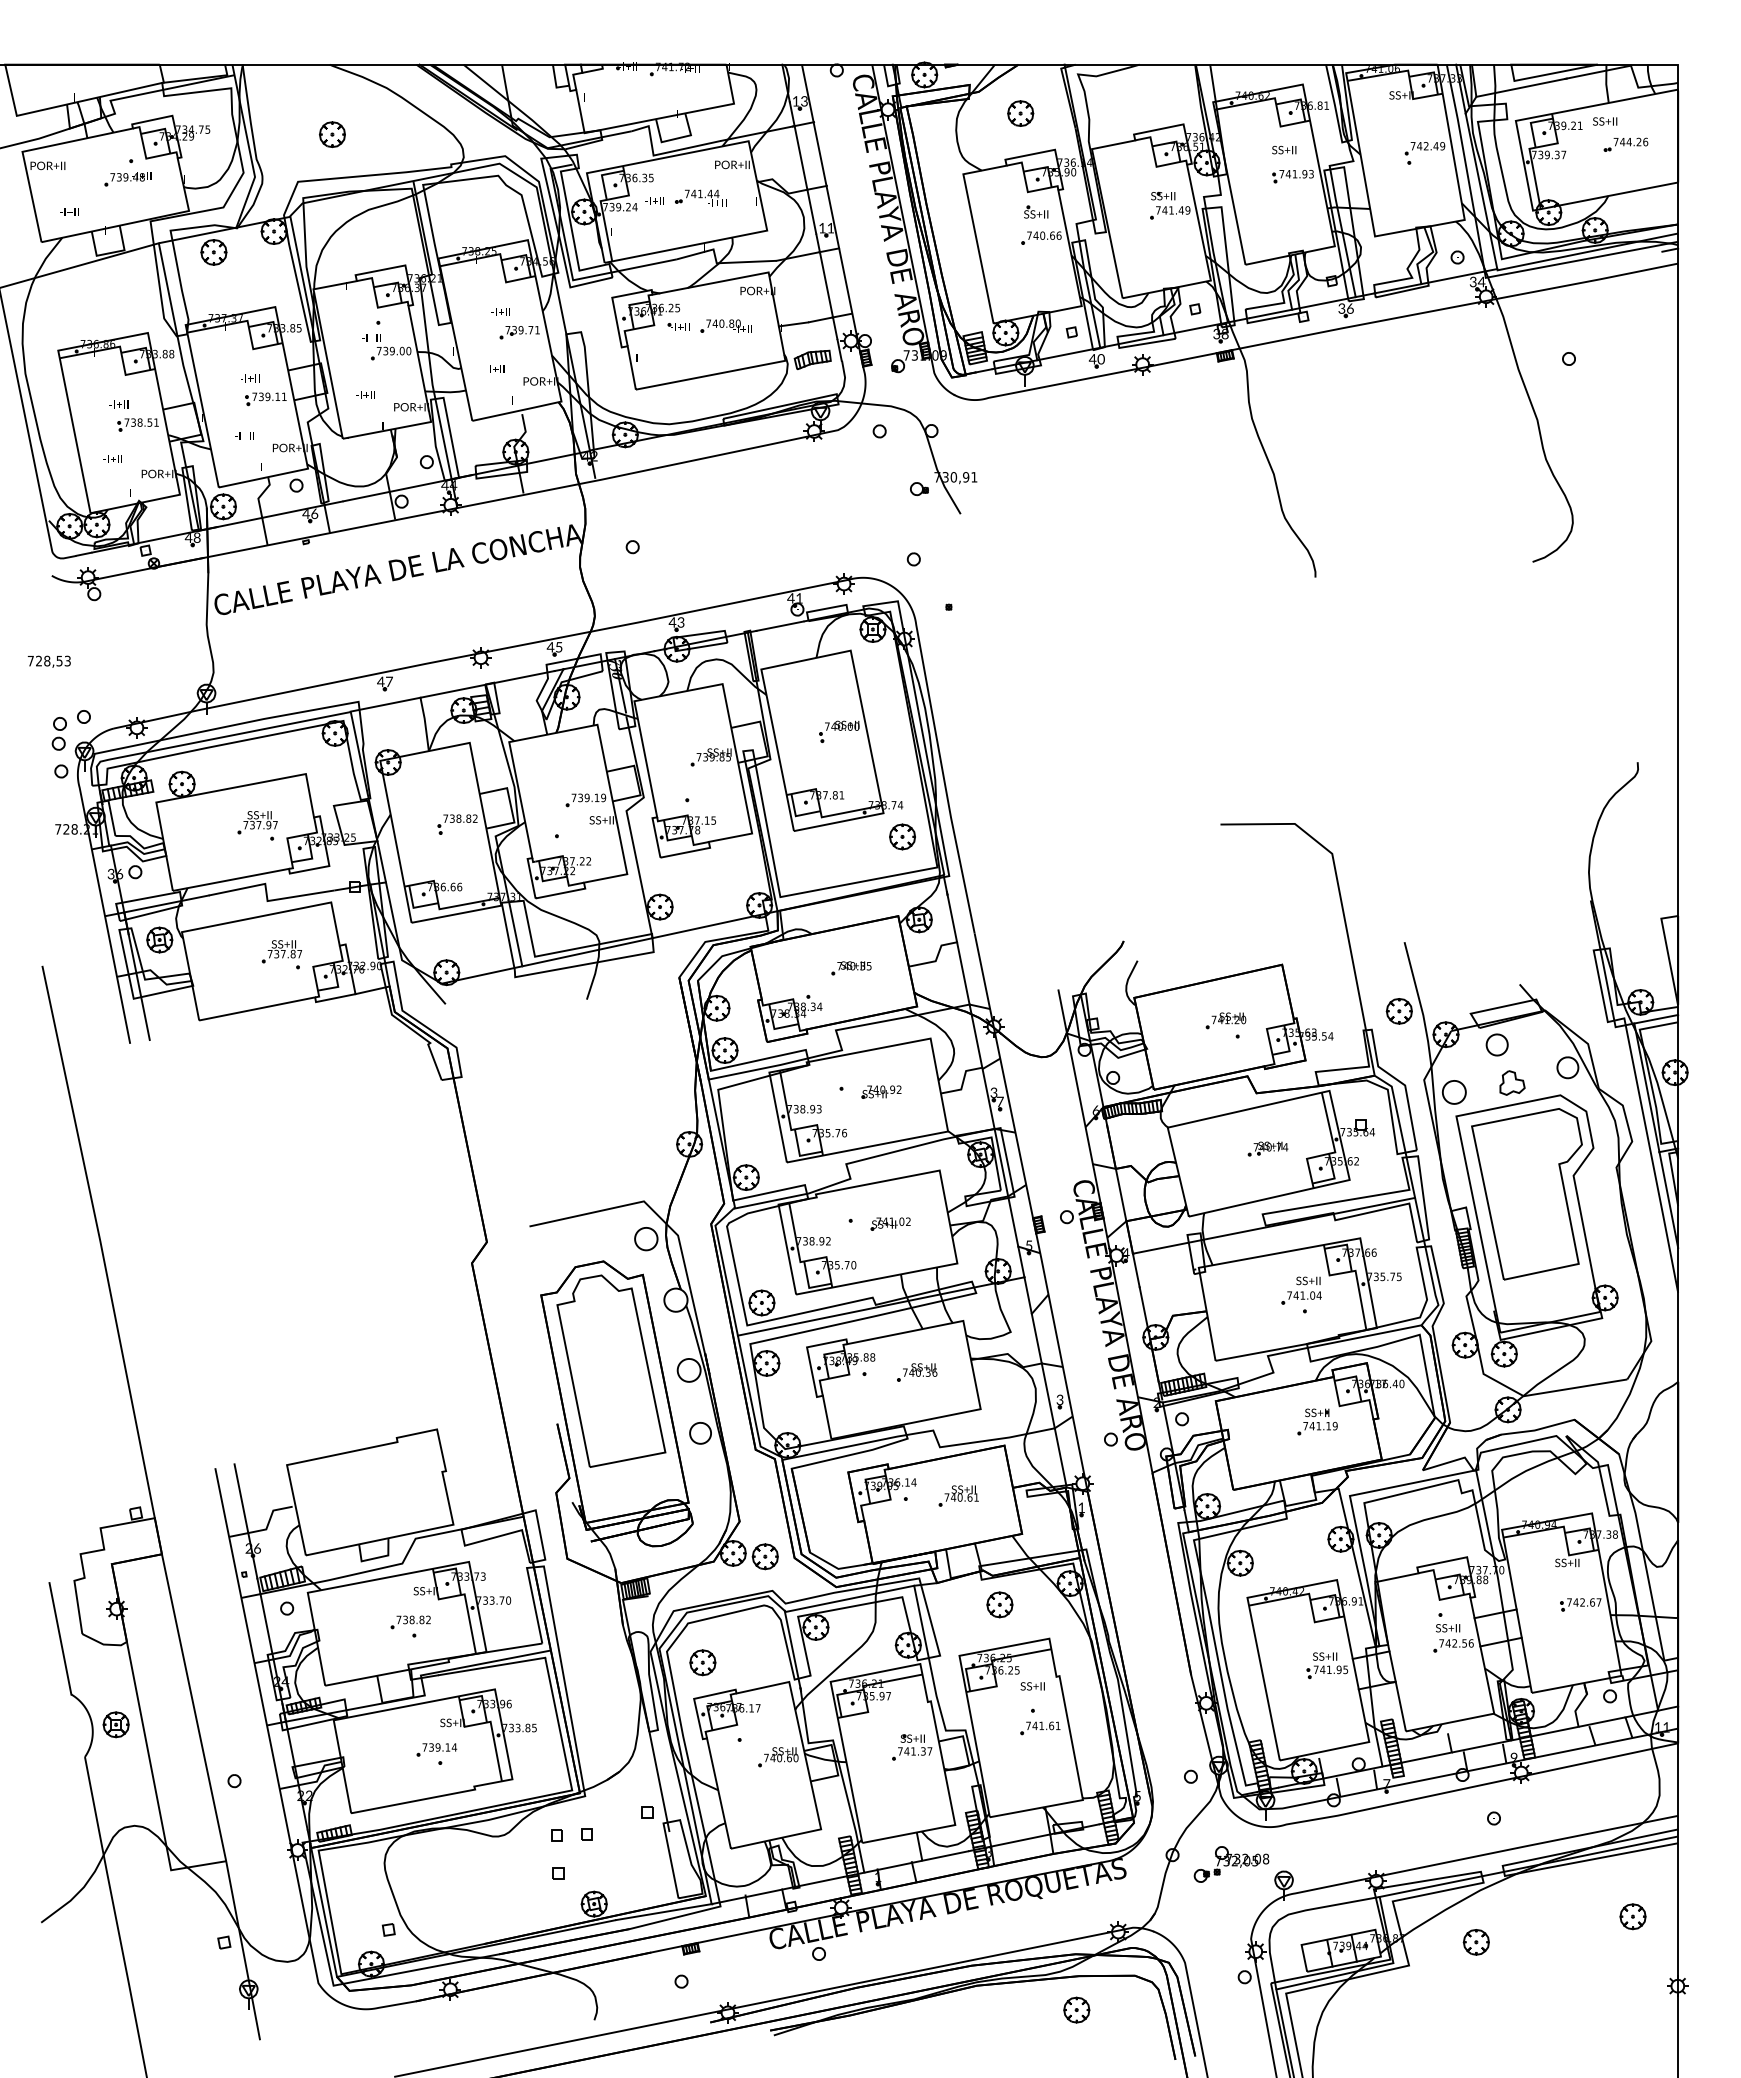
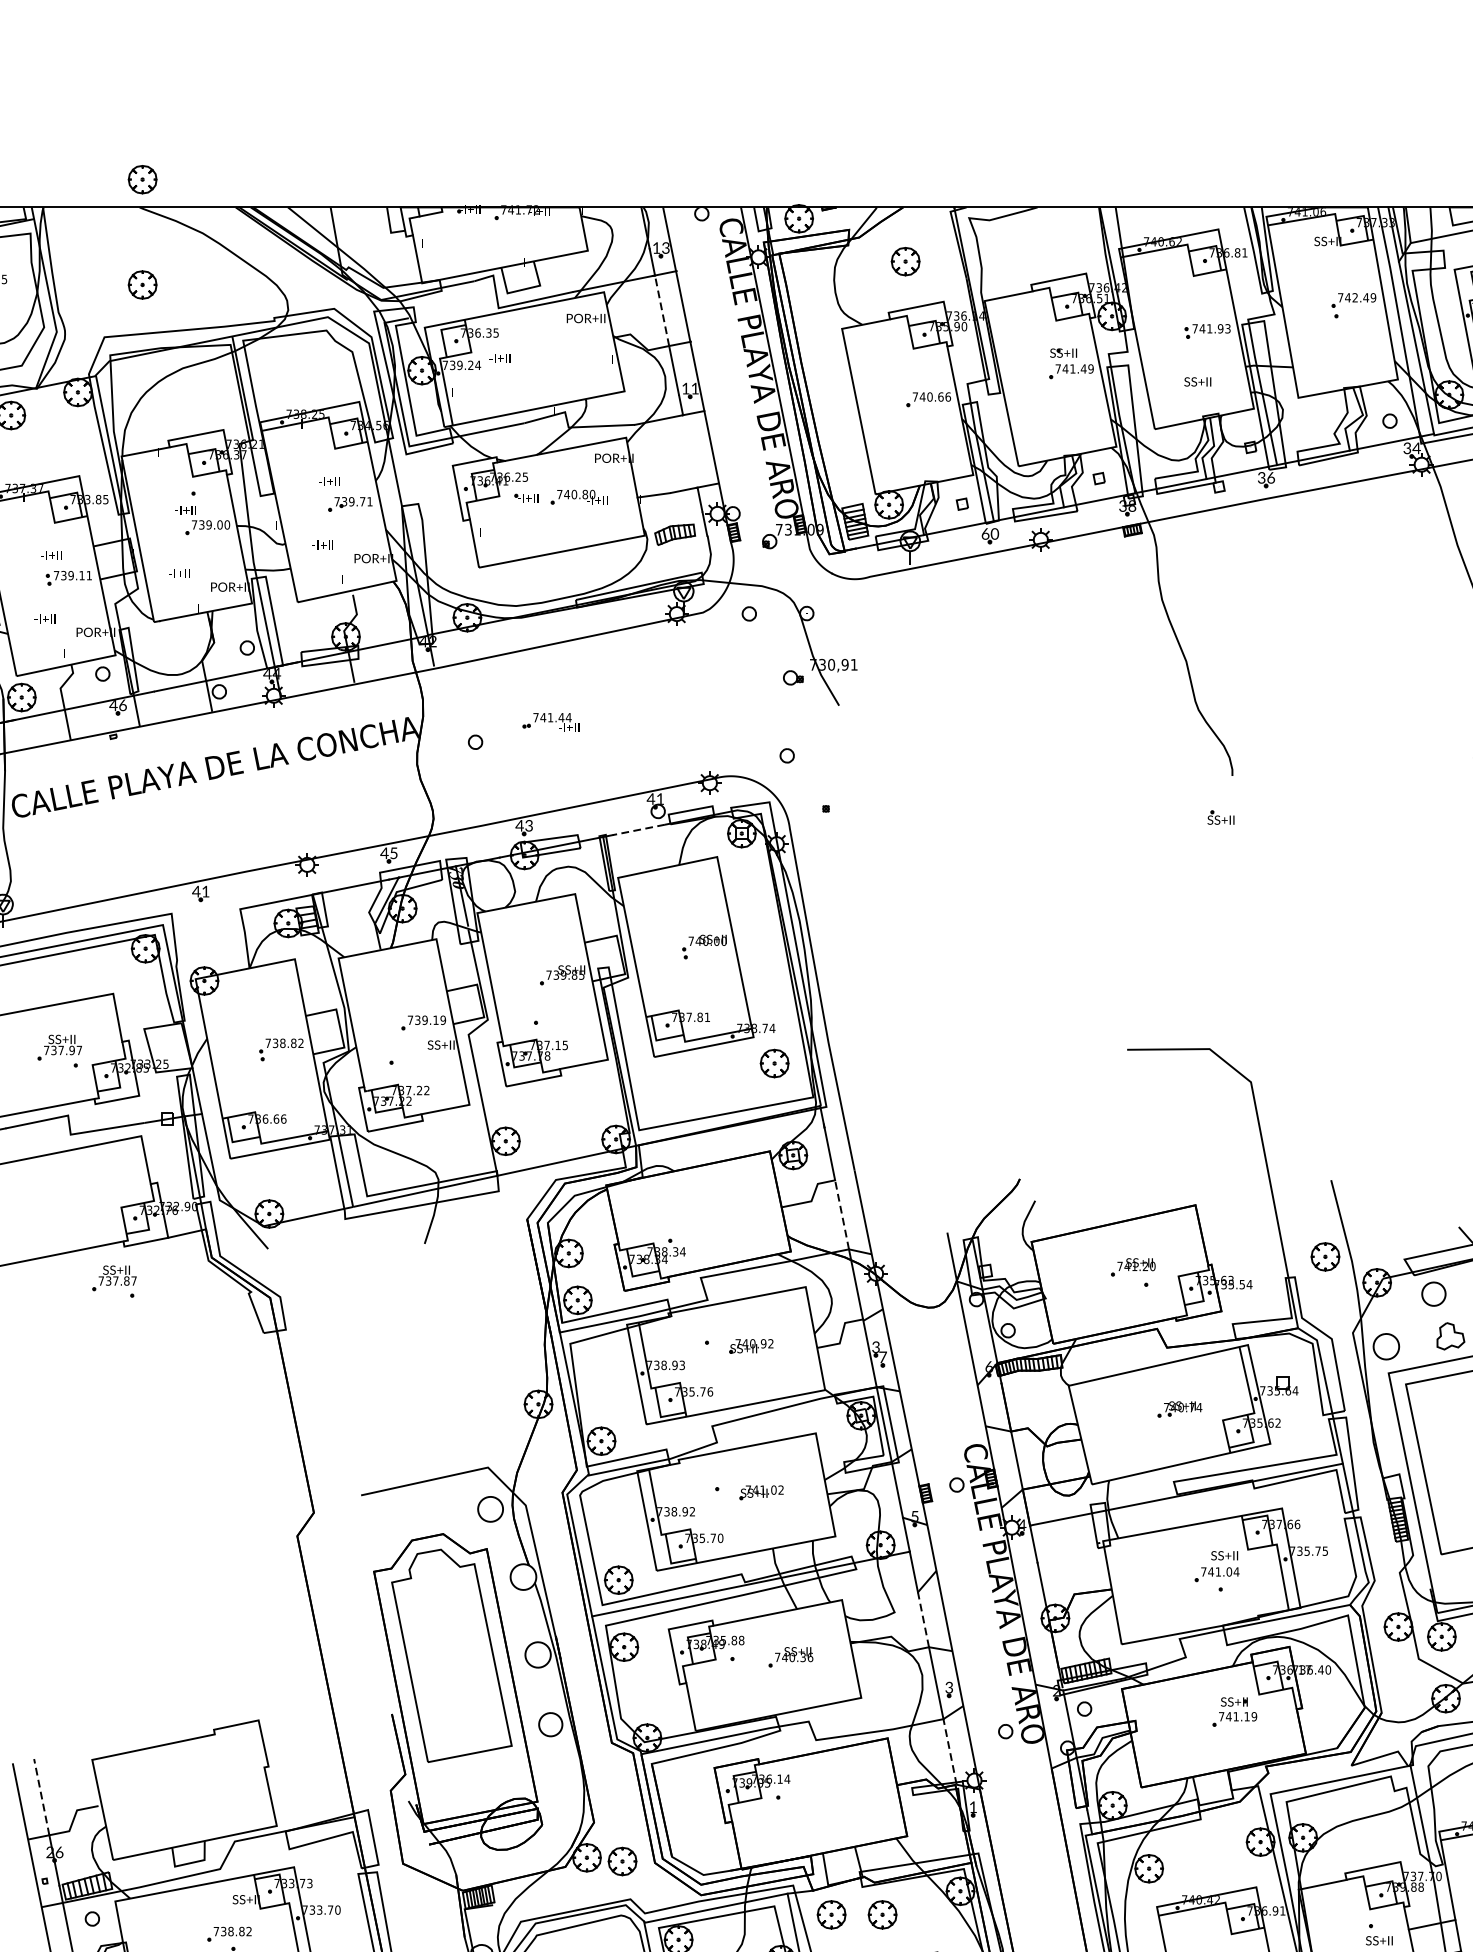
part: (332, 39) -> (142, 179), added
text: (1284, 149) -> (1198, 381), moved
line: (800, 157) -> (661, 310), solid -> dashed
part: (700, 197) -> (550, 721), moved
part: (1036, 211) -> (1221, 816), moved
line: (826, 284) -> (690, 451), removed
text: (1092, 359) -> (985, 534), 40 -> 60
line: (780, 626) -> (639, 830), solid -> dashed
text: (389, 681) -> (205, 891), 47 -> 41
line: (385, 704) -> (201, 916), removed
part: (281, 954) -> (113, 1281), moved
part: (851, 968) -> (718, 1209), removed
line: (963, 973) -> (842, 1214), solid -> dashed
line: (1036, 1338) -> (923, 1619), solid -> dashed
line: (1060, 1457) -> (949, 1751), solid -> dashed
part: (958, 1495) -> (836, 1793), removed
line: (241, 1498) -> (41, 1796), solid -> dashed
part: (953, 1604) -> (831, 1914), added

